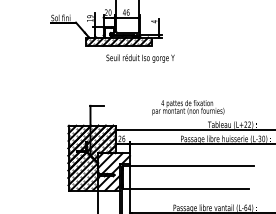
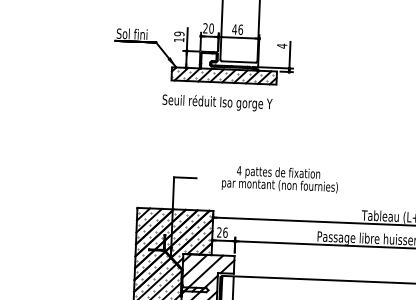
text: (140, 58) -> (217, 102), moved
text: (188, 107) -> (280, 179), moved

